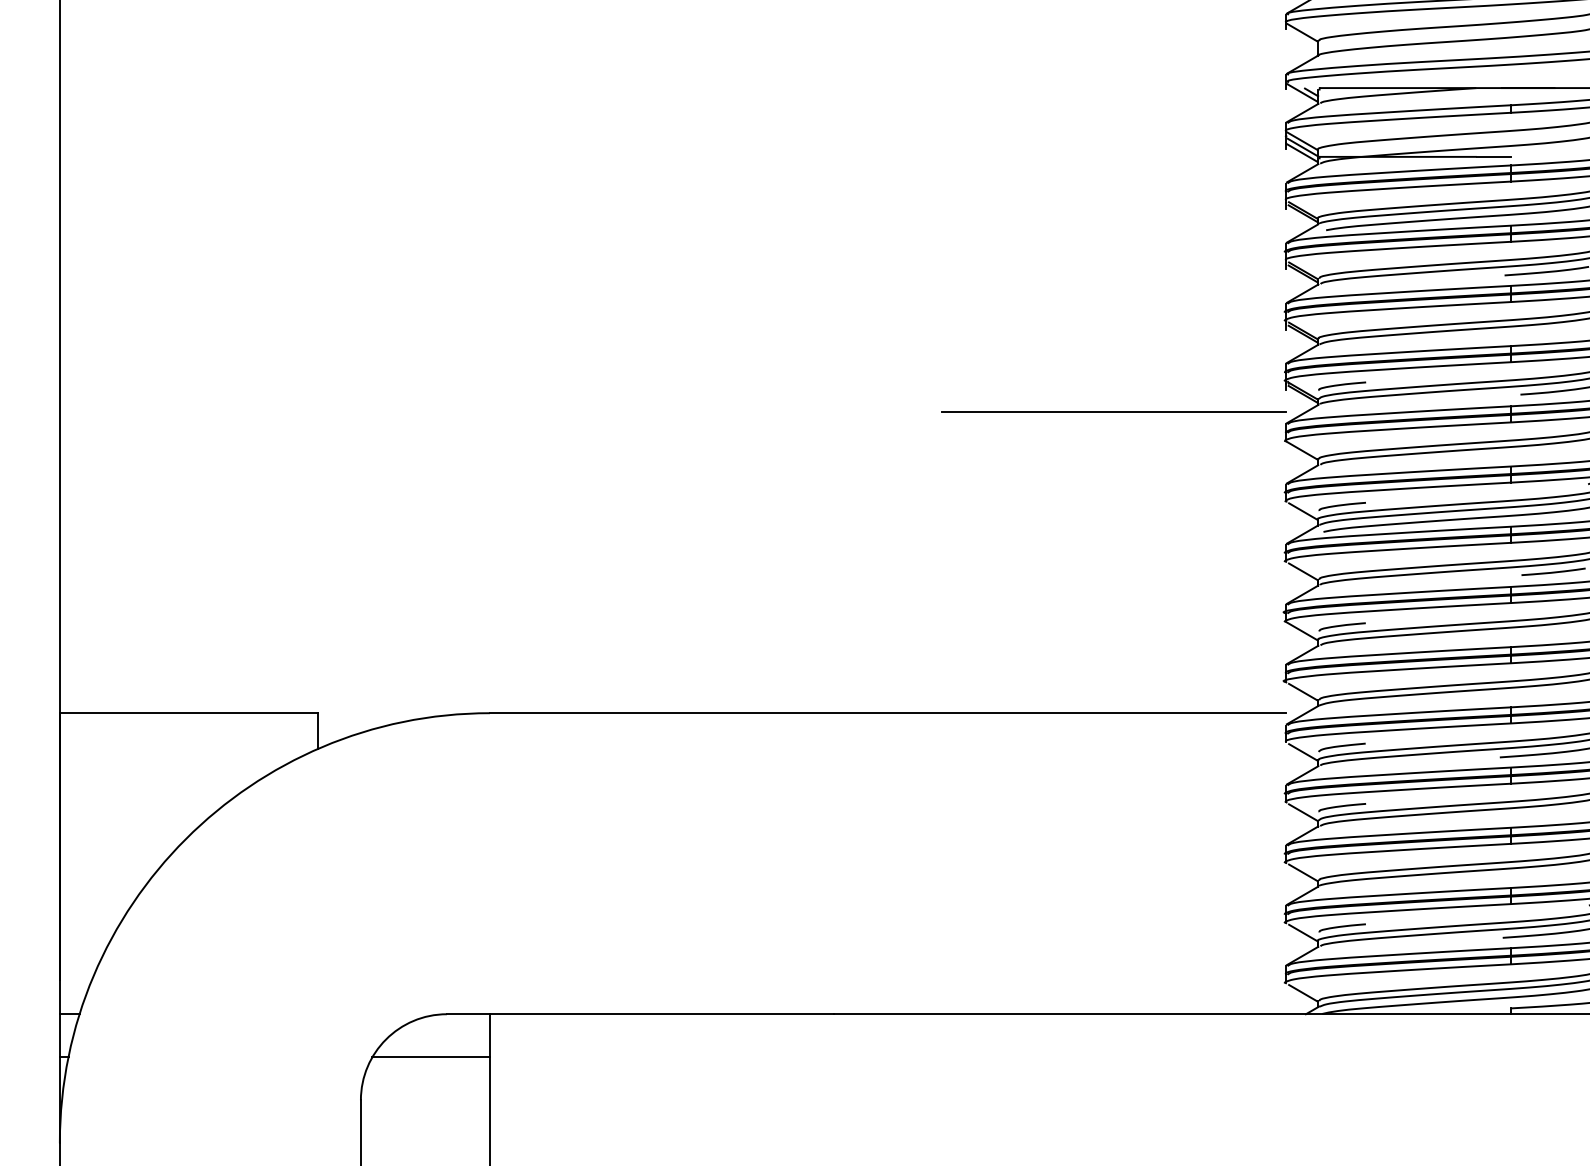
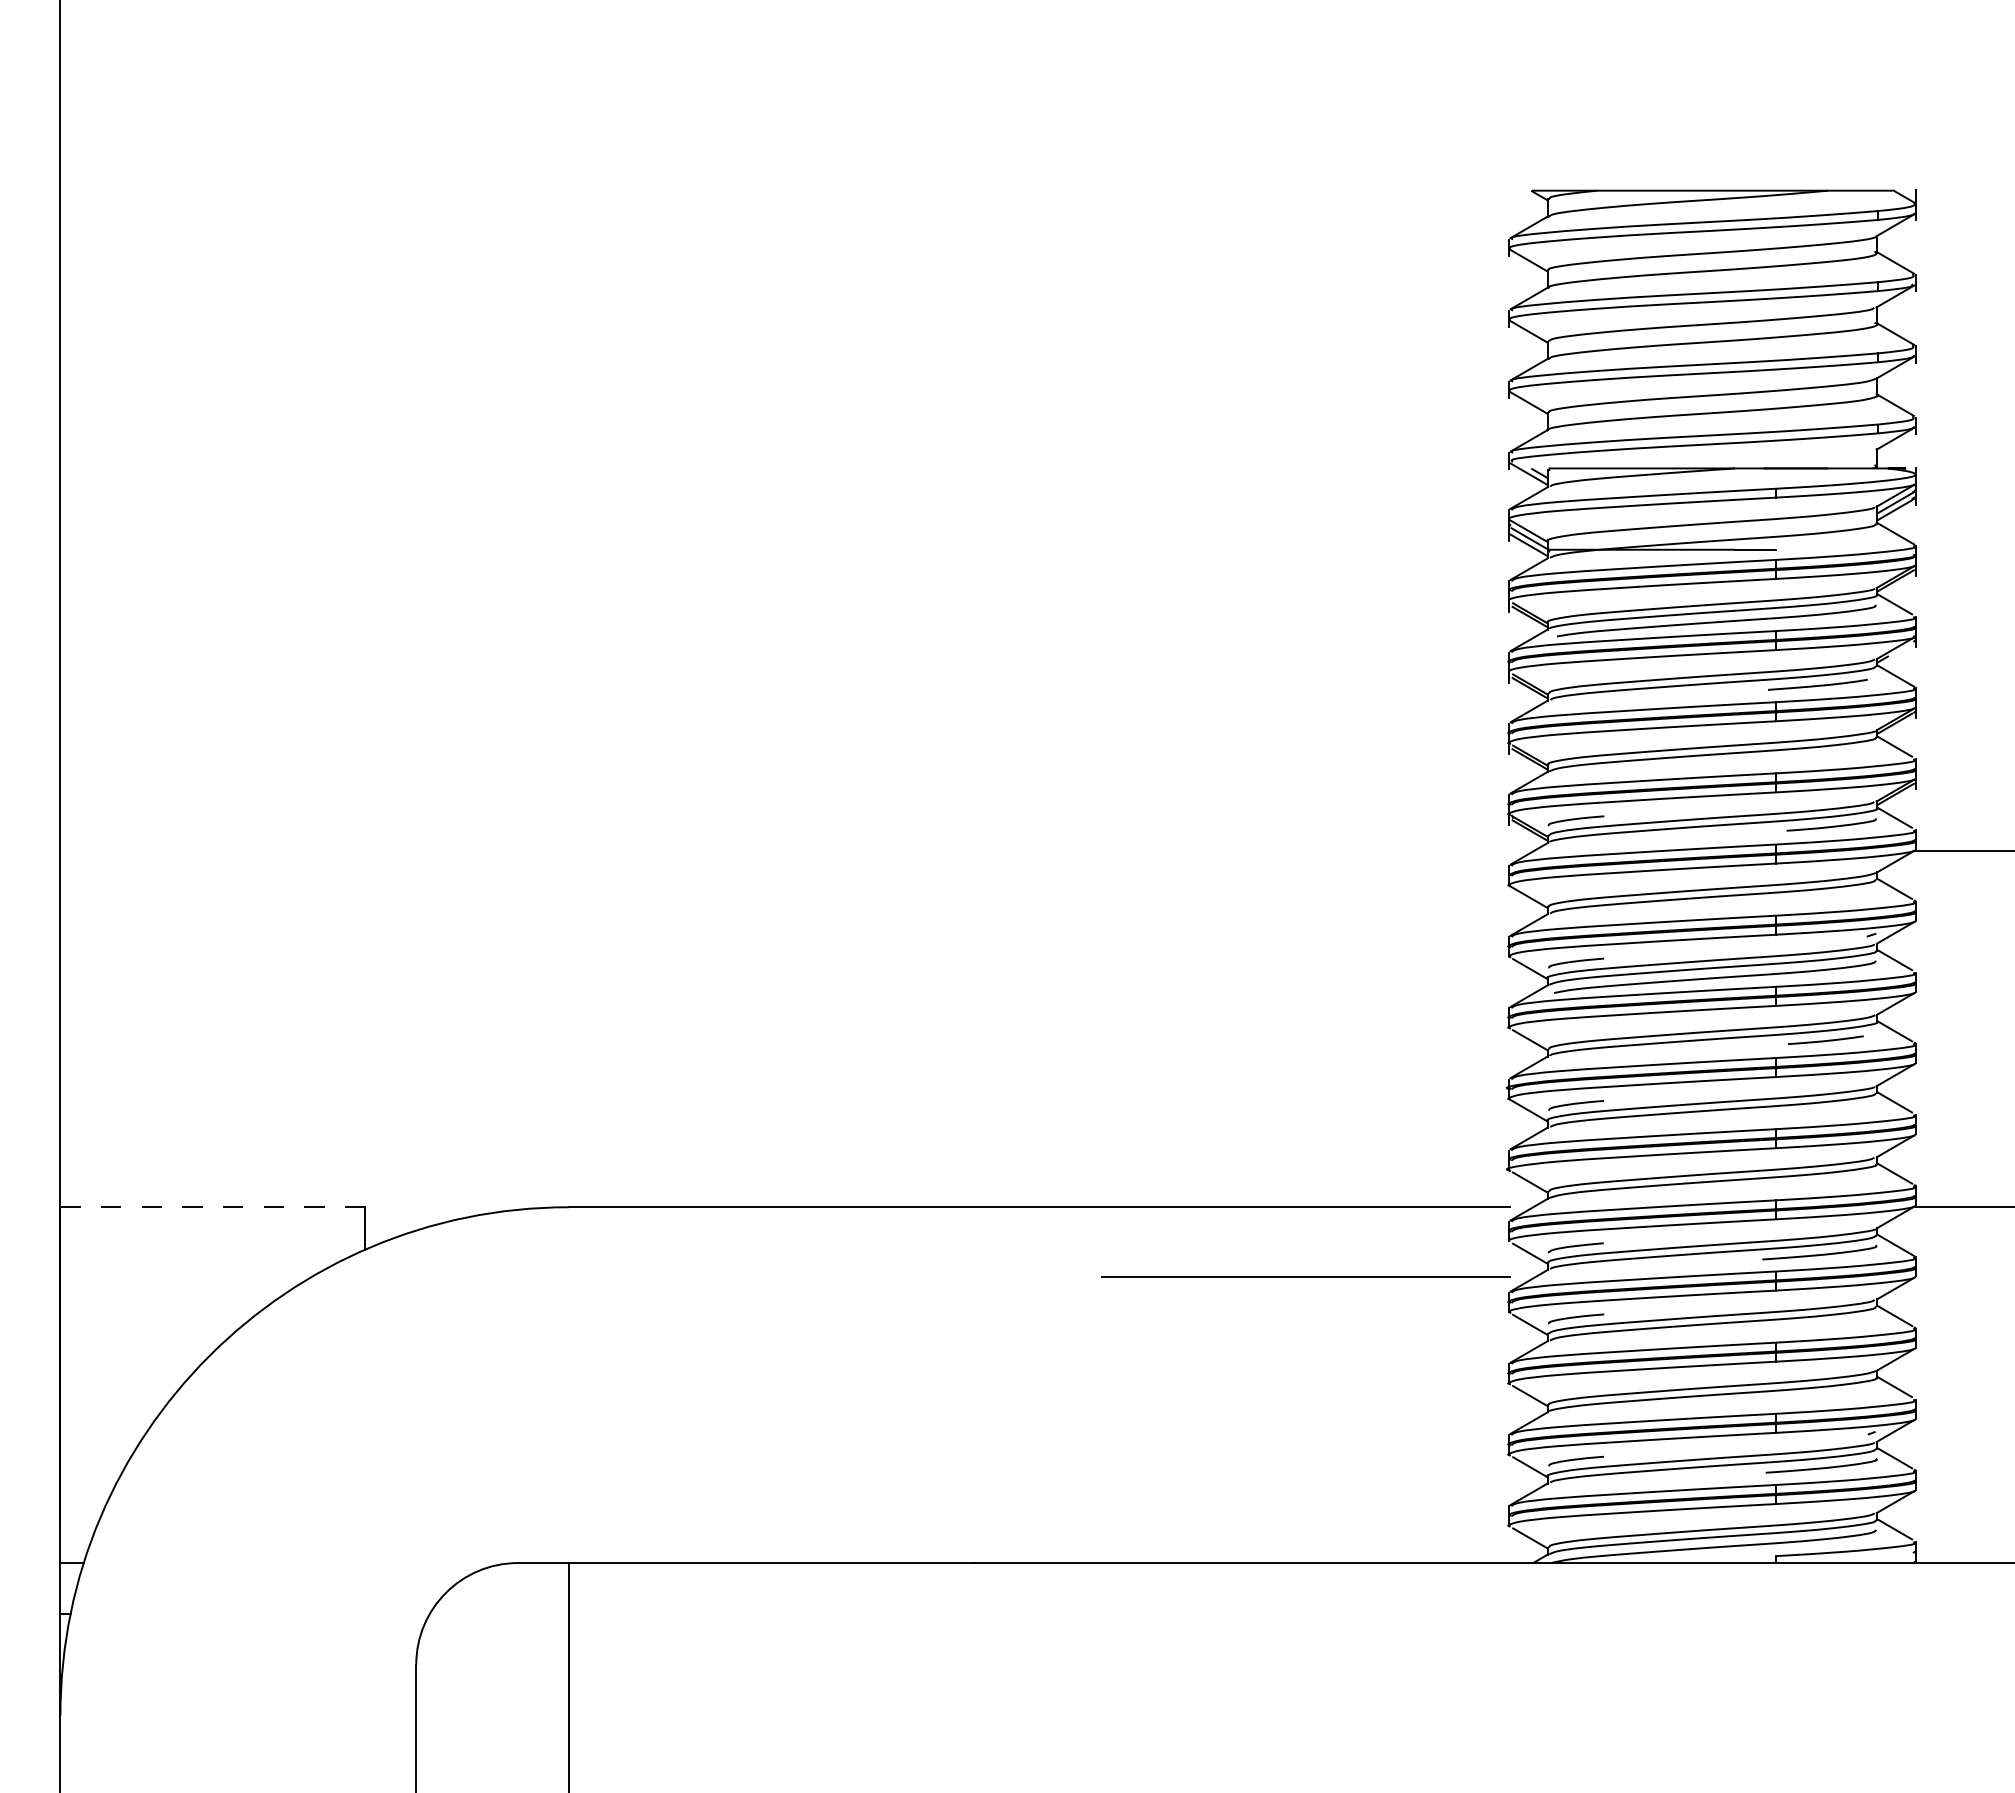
line: (1113, 411) -> (1305, 1276), moved
line: (189, 713) -> (213, 1207), solid -> dashed
line: (430, 1056) -> (498, 1613), removed

